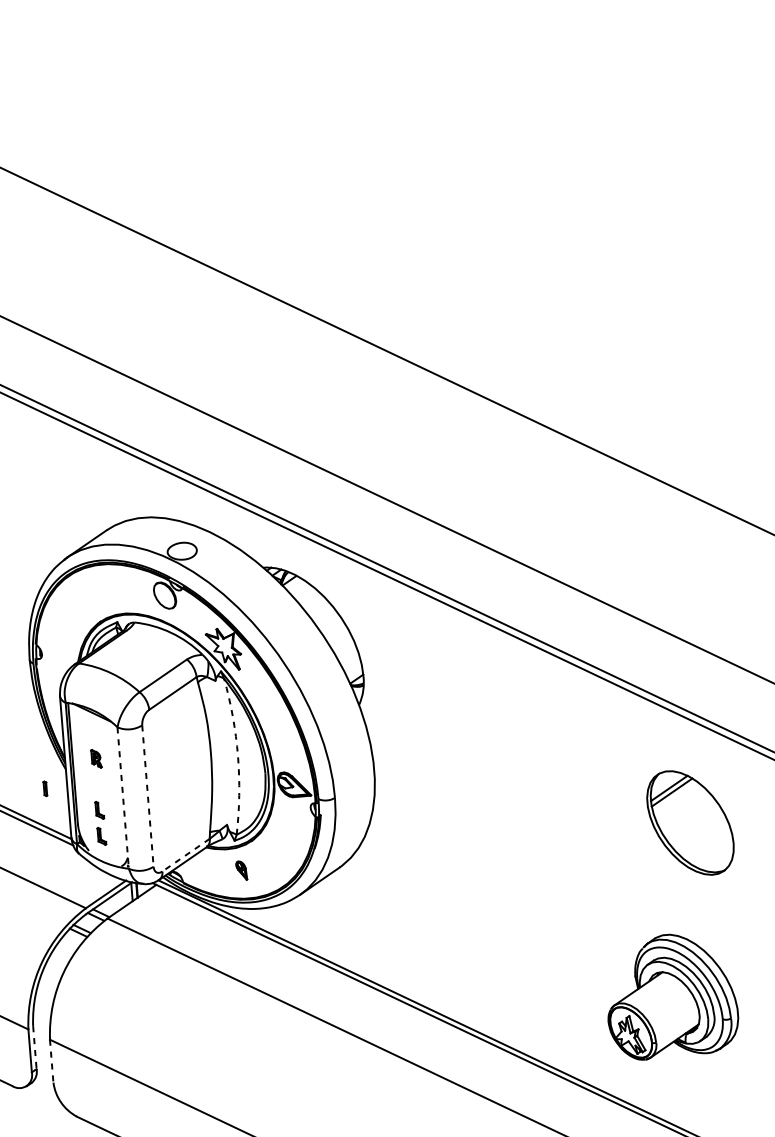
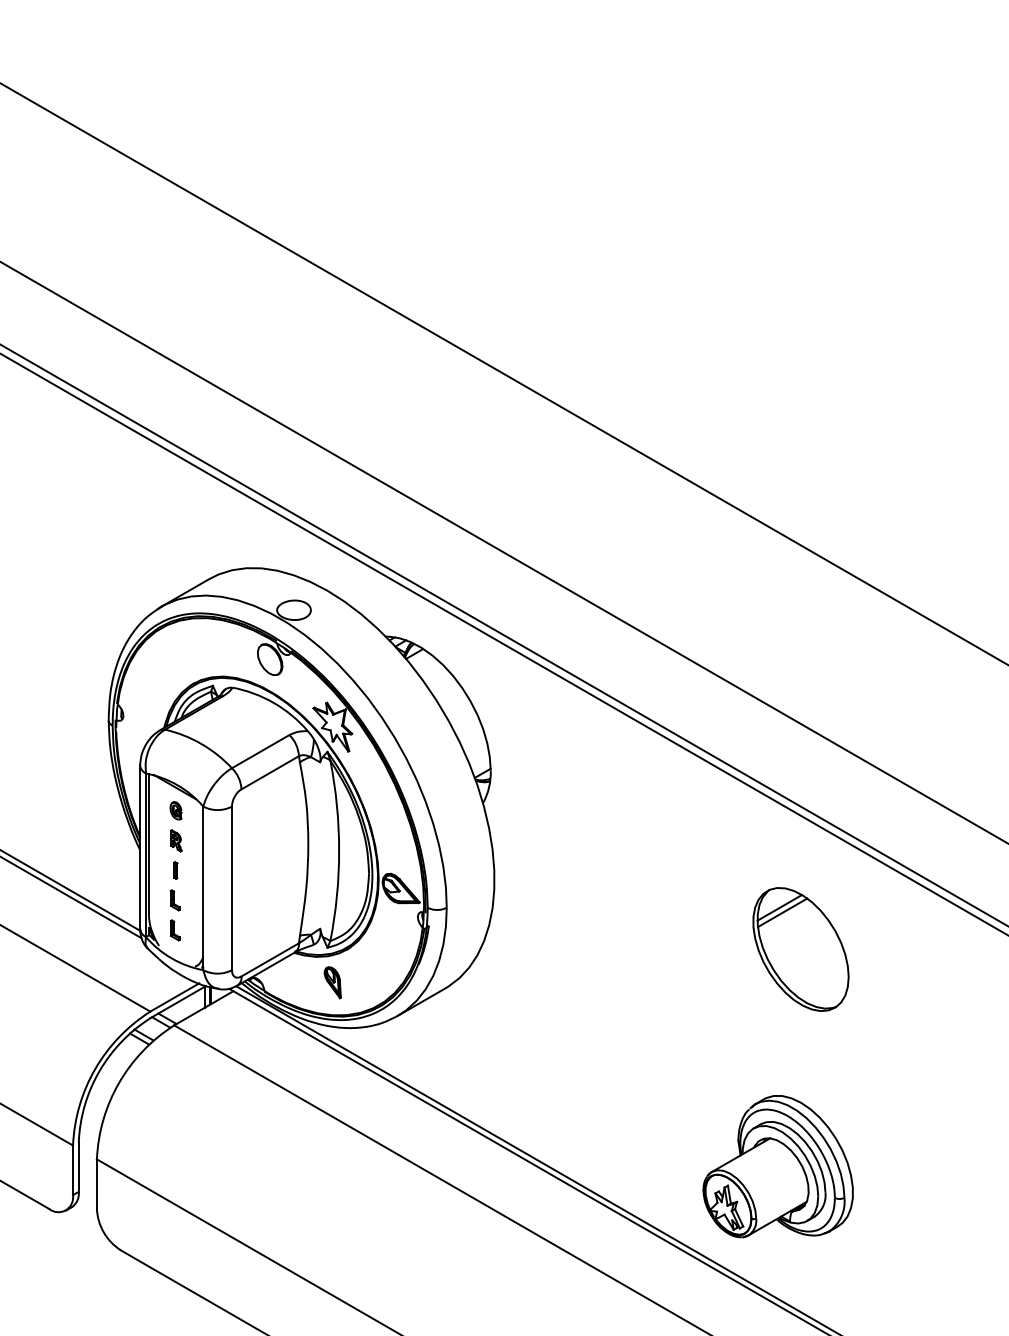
part: (93, 732) -> (175, 810), added
arc: (238, 755) -> (339, 850), dashed -> solid
part: (45, 788) -> (175, 870), moved
line: (147, 796) -> (231, 888), dashed -> solid
line: (123, 798) -> (203, 888), dashed -> solid
part: (690, 823) -> (800, 949), moved
line: (185, 855) -> (269, 960), dashed -> solid
part: (241, 870) -> (332, 982), size x1.43
part: (670, 996) -> (777, 1166), moved
line: (34, 1048) -> (78, 1167), dashed -> solid
line: (51, 1061) -> (96, 1184), dashed -> solid

